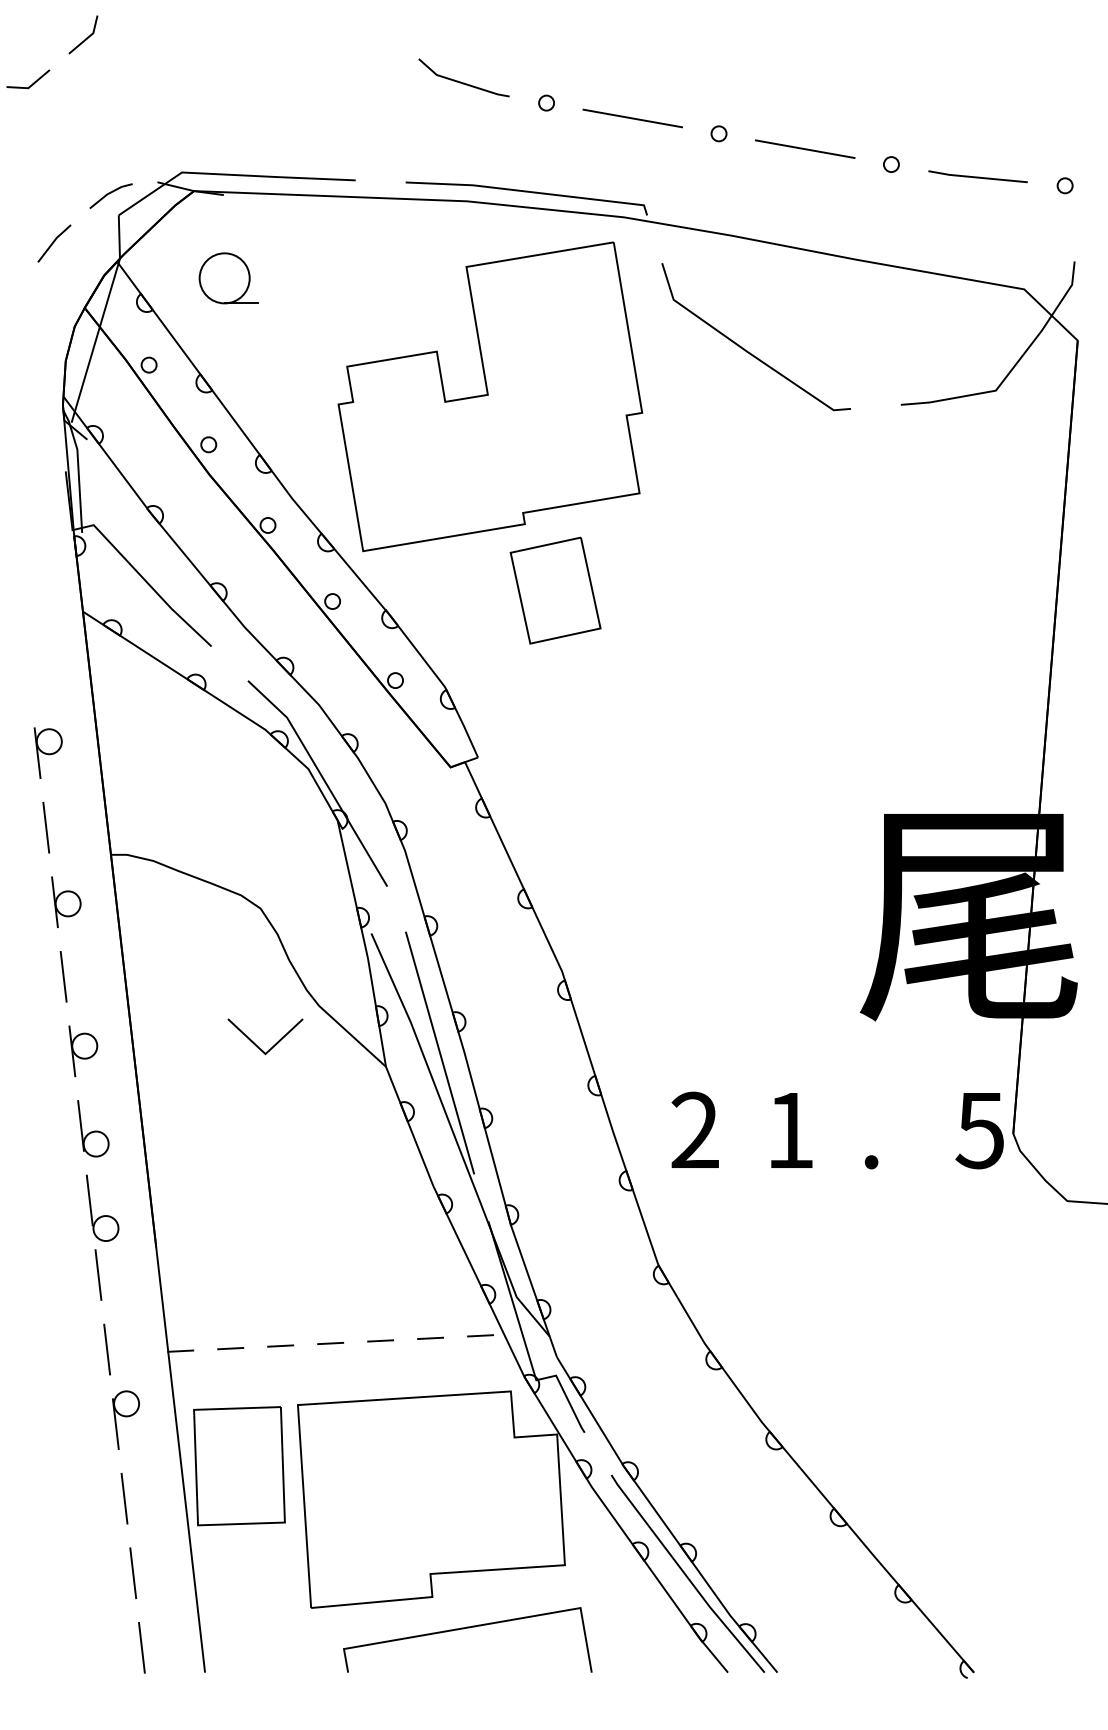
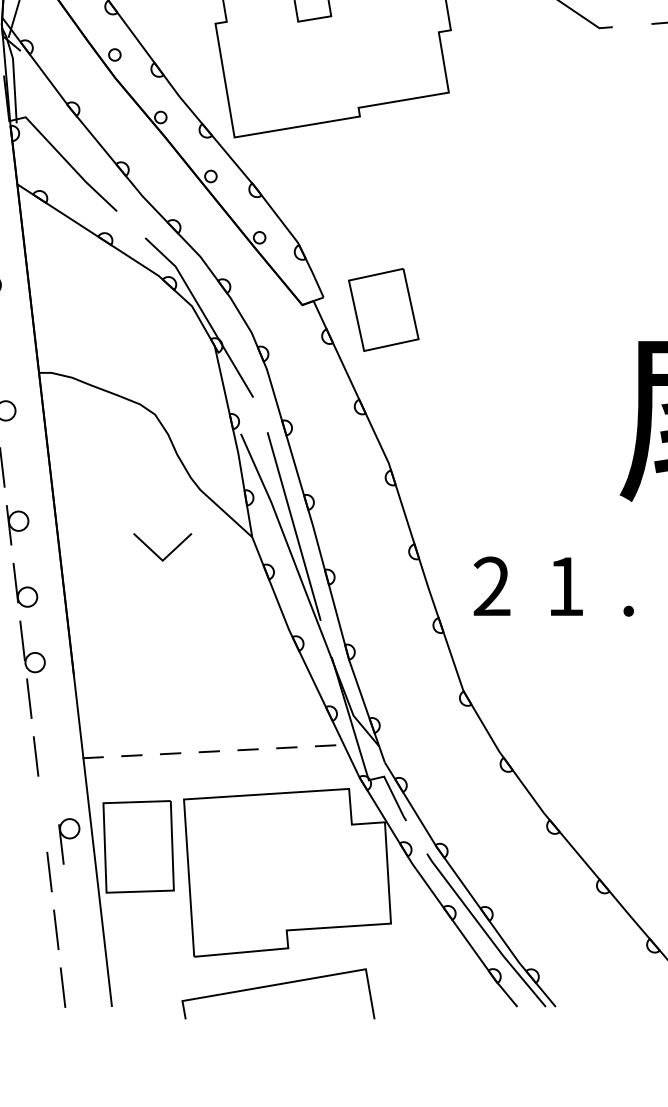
part: (555, 590) -> (383, 309), moved
line: (256, 1044) -> (155, 553), moved
part: (125, 1419) -> (68, 840), moved
line: (464, 1629) -> (275, 985), moved

